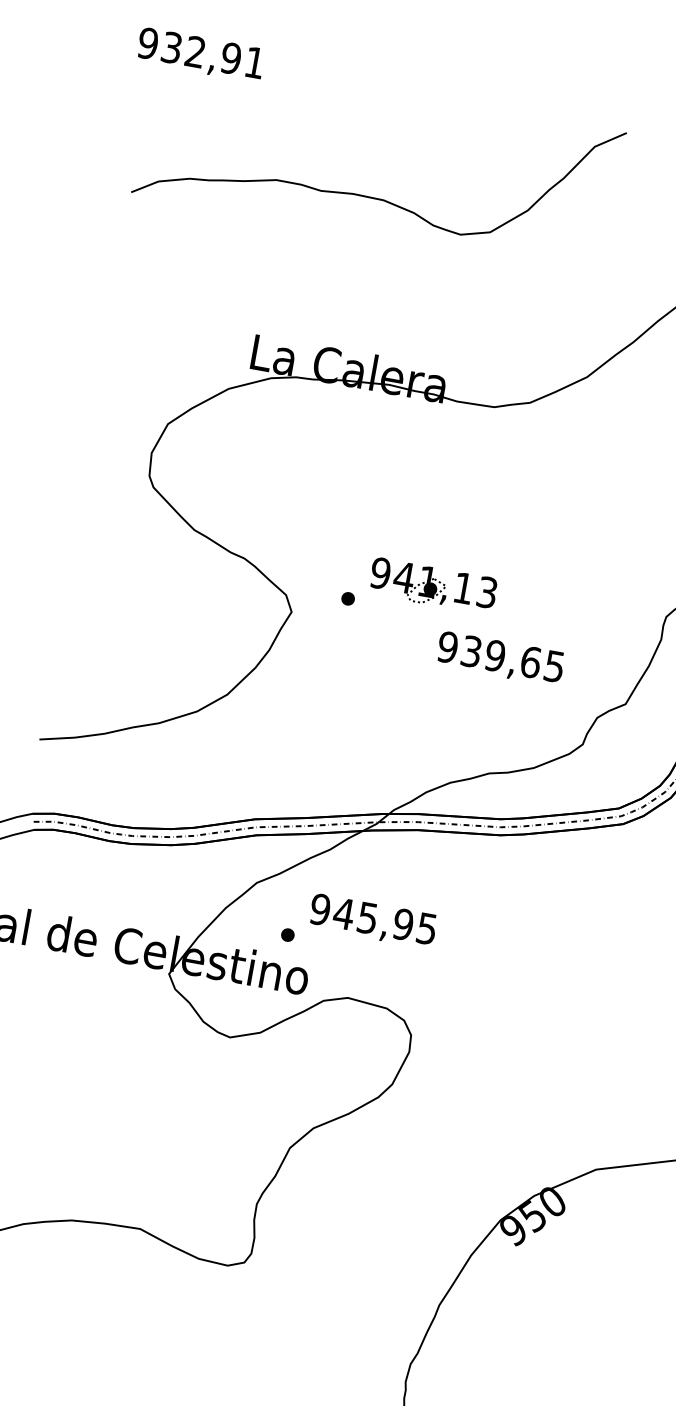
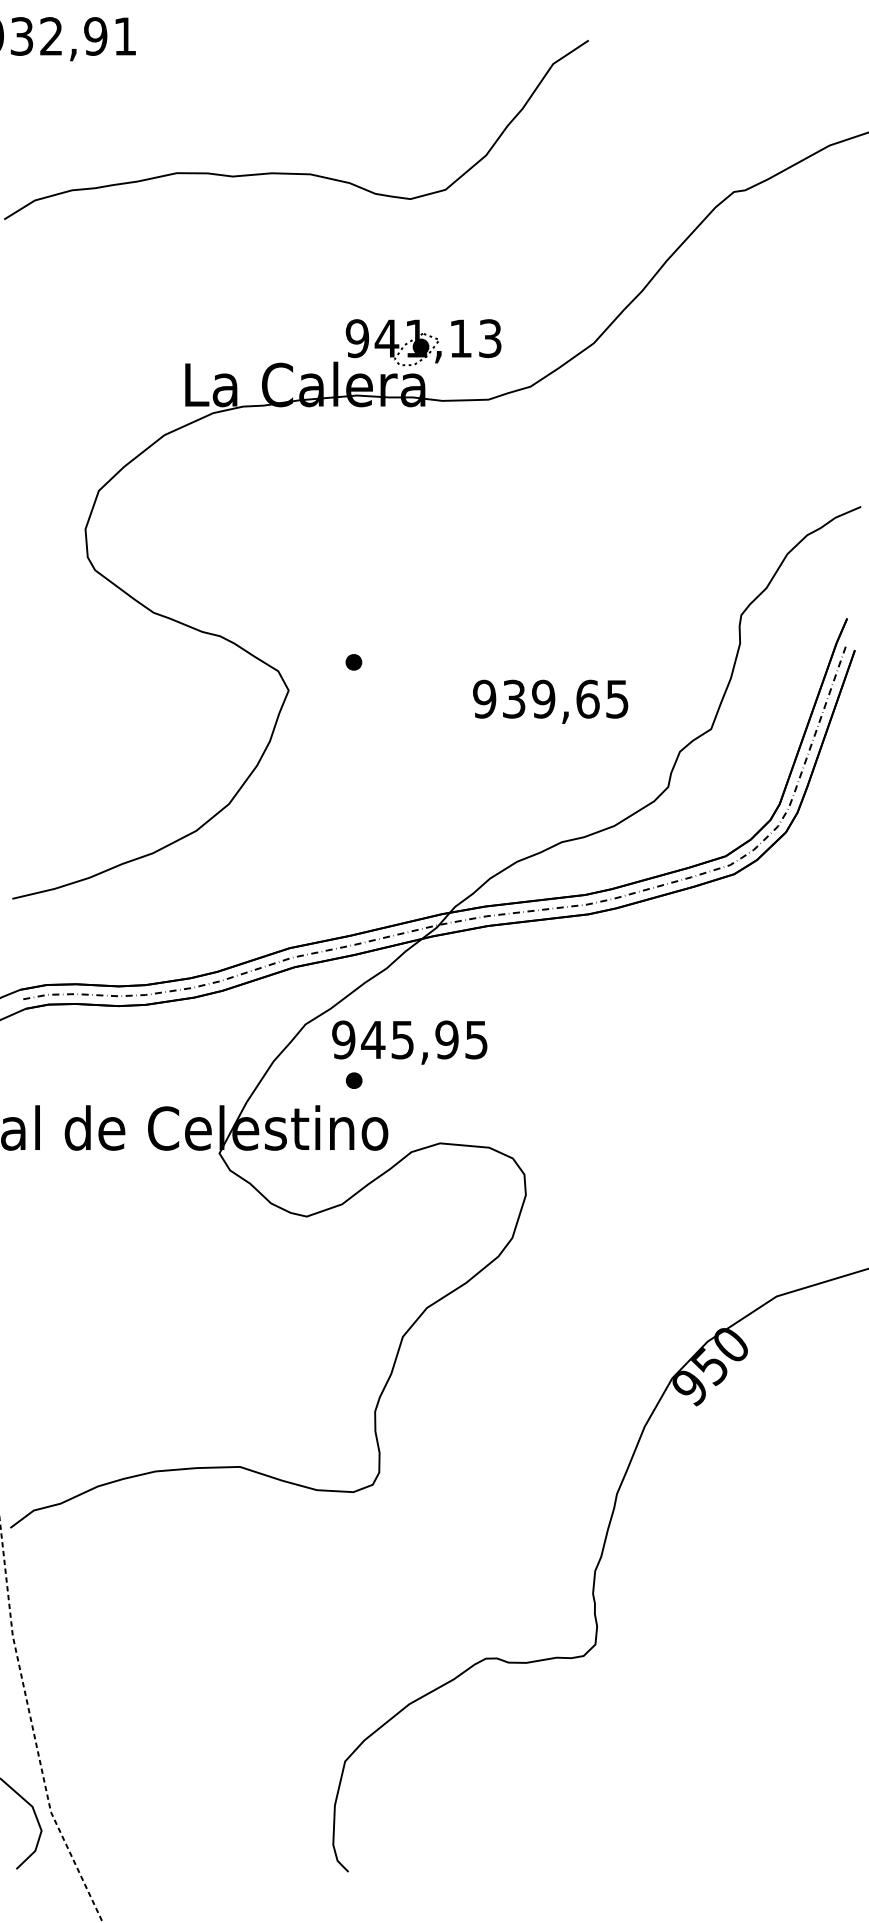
part: (433, 586) -> (423, 342), moved
text: (372, 921) -> (409, 1042), moved

